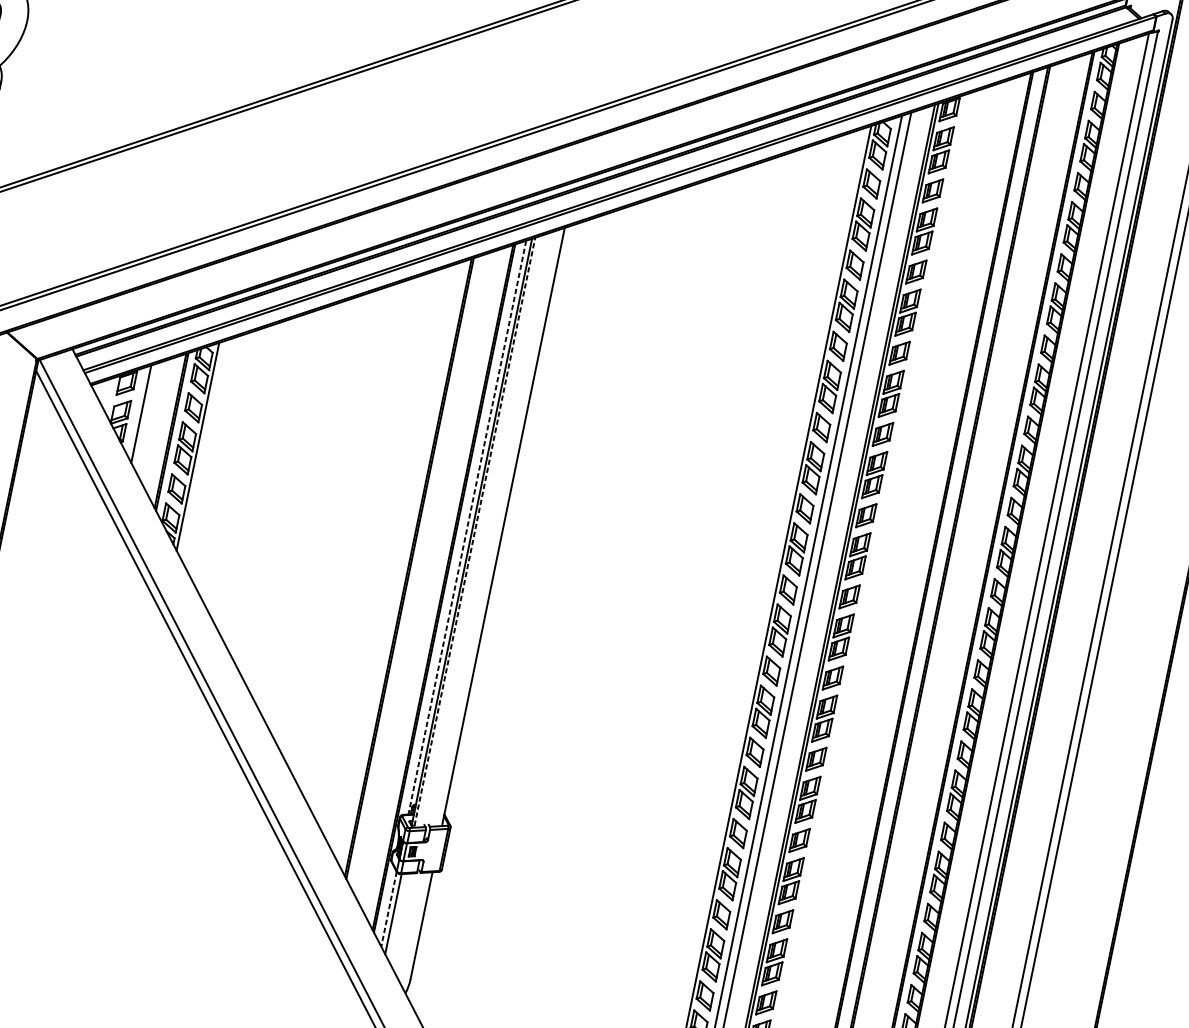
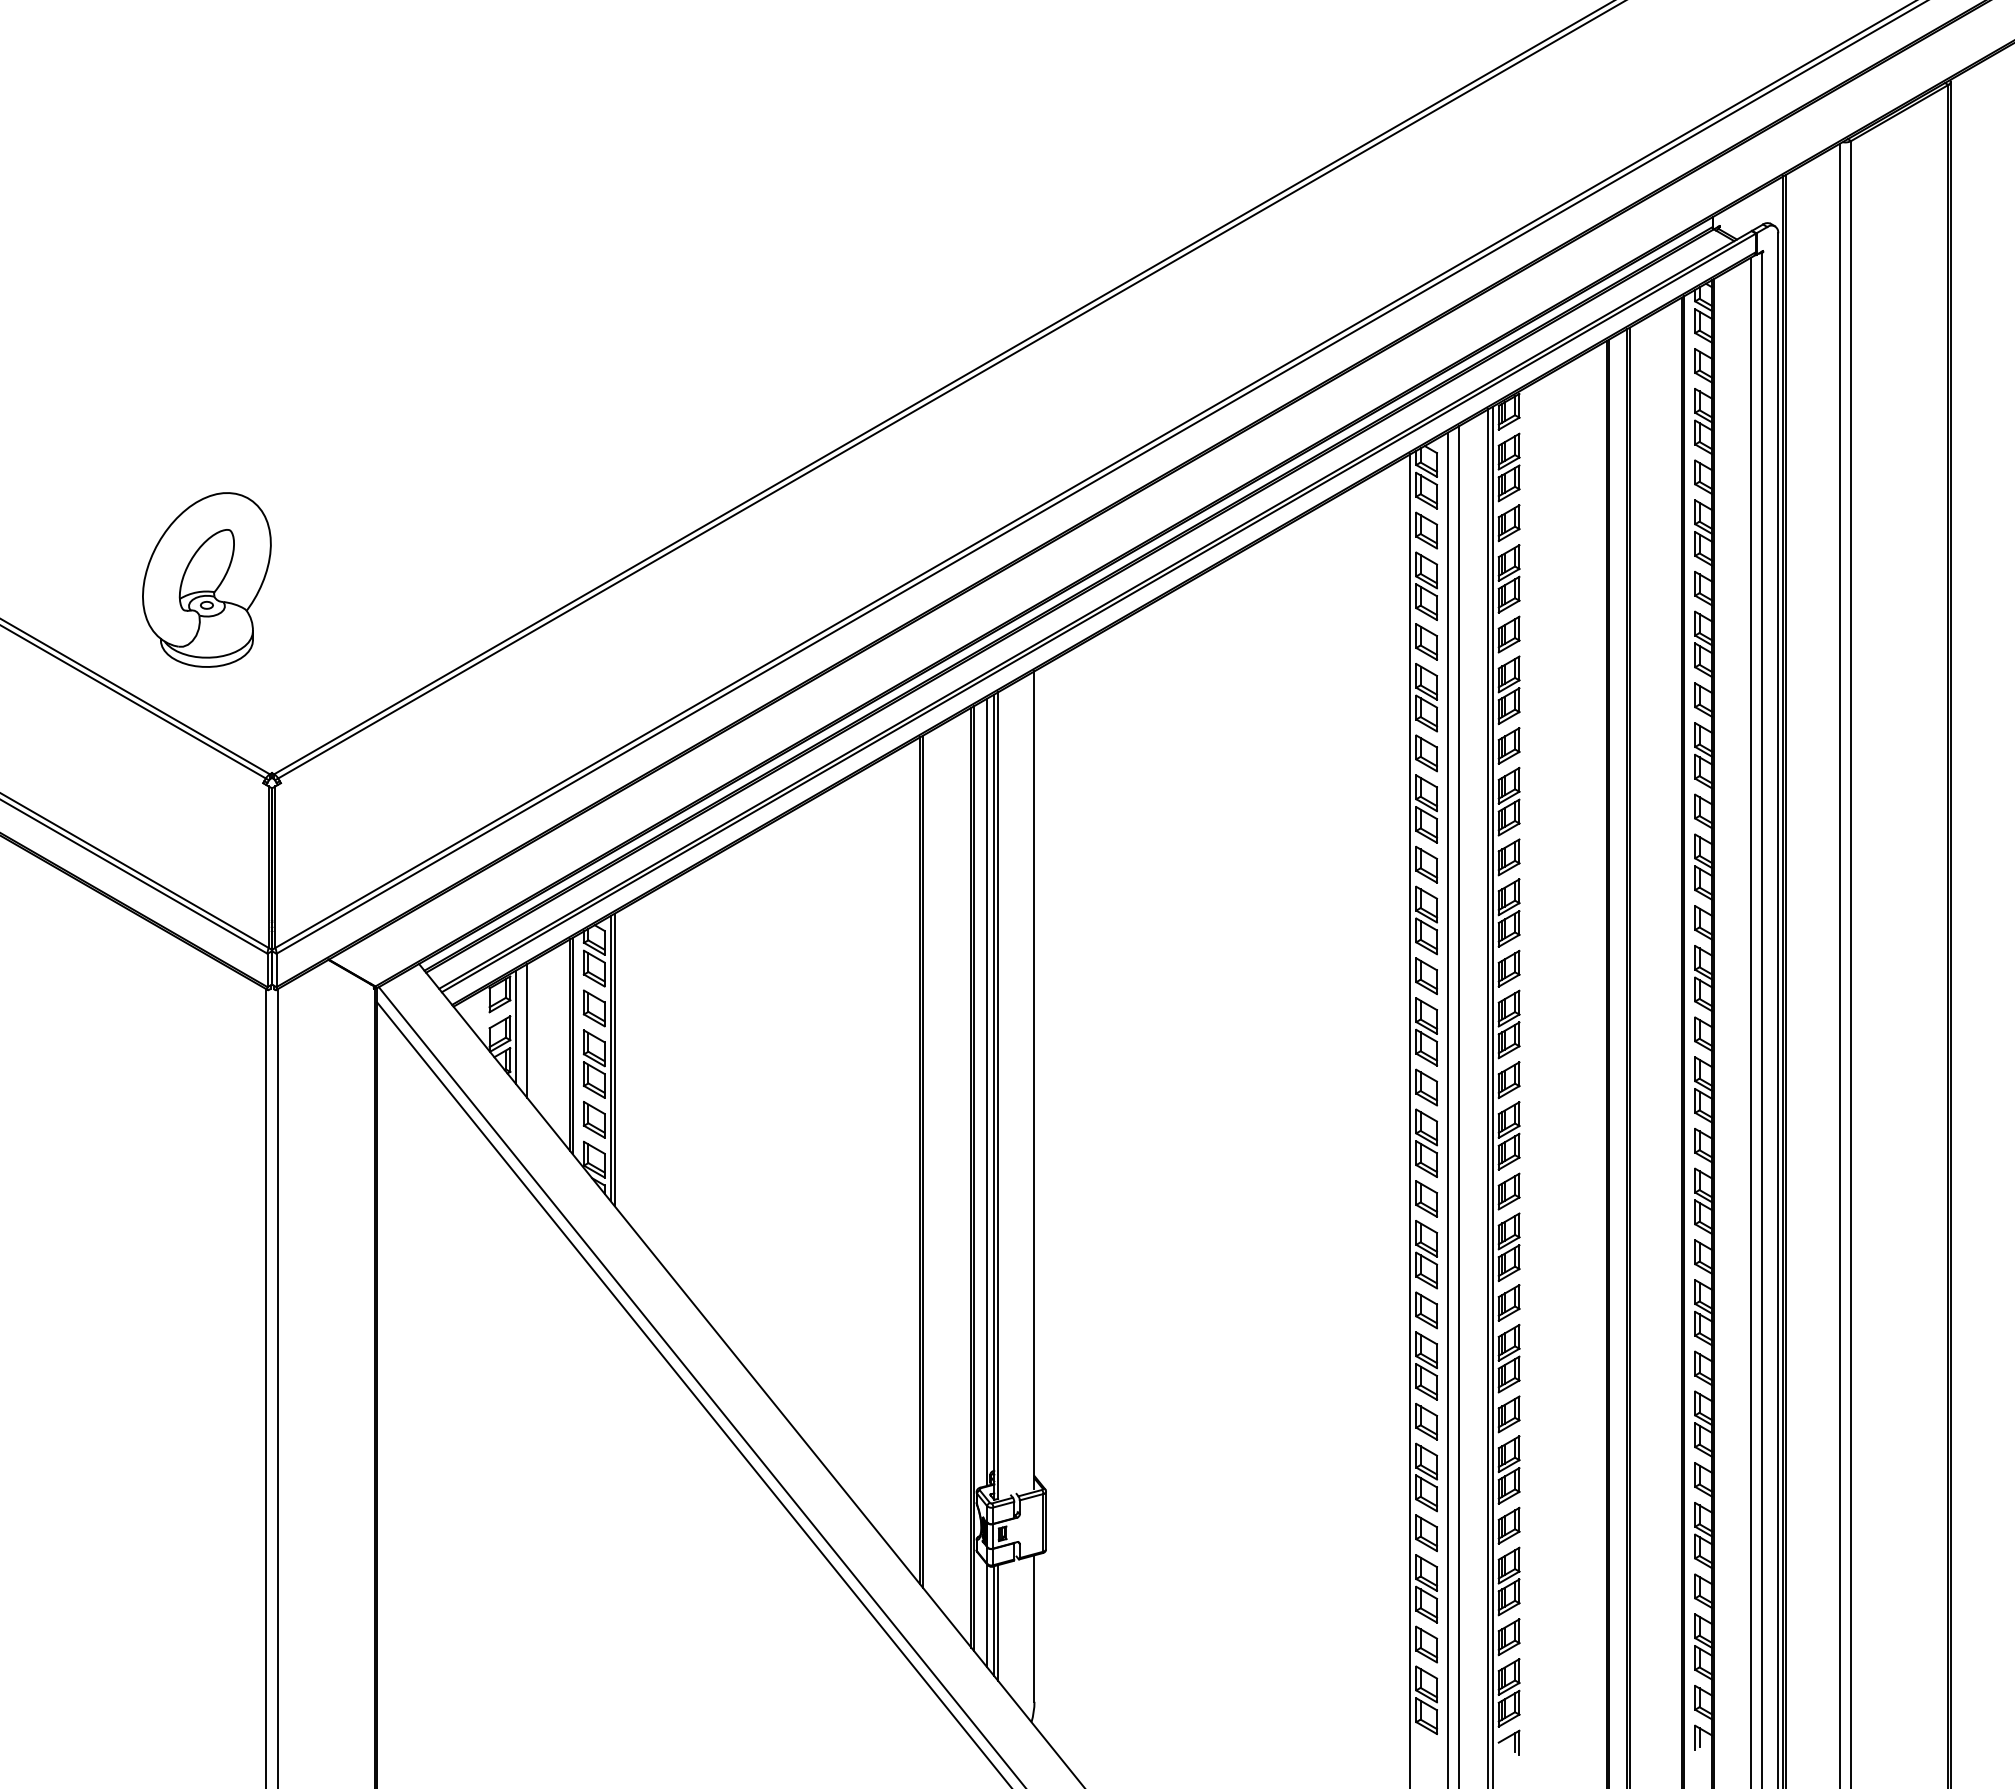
line: (134, 409) -> (516, 1027), added
line: (200, 447) -> (614, 1059), added
line: (467, 527) -> (987, 1092), dashed -> solid
line: (475, 531) -> (998, 1095), dashed -> solid
line: (389, 909) -> (987, 1616), dashed -> solid
line: (396, 915) -> (998, 1622), added

